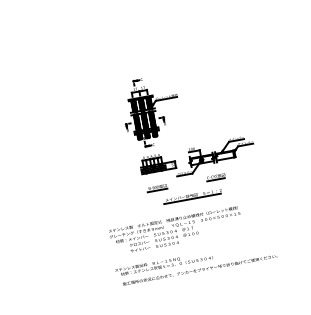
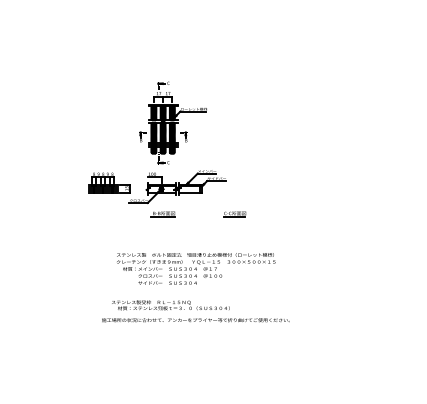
part: (198, 159) -> (157, 187), moved
part: (192, 196) -> (202, 232), removed
text: (176, 230) -> (196, 268), moved
text: (163, 264) -> (170, 305), moved

